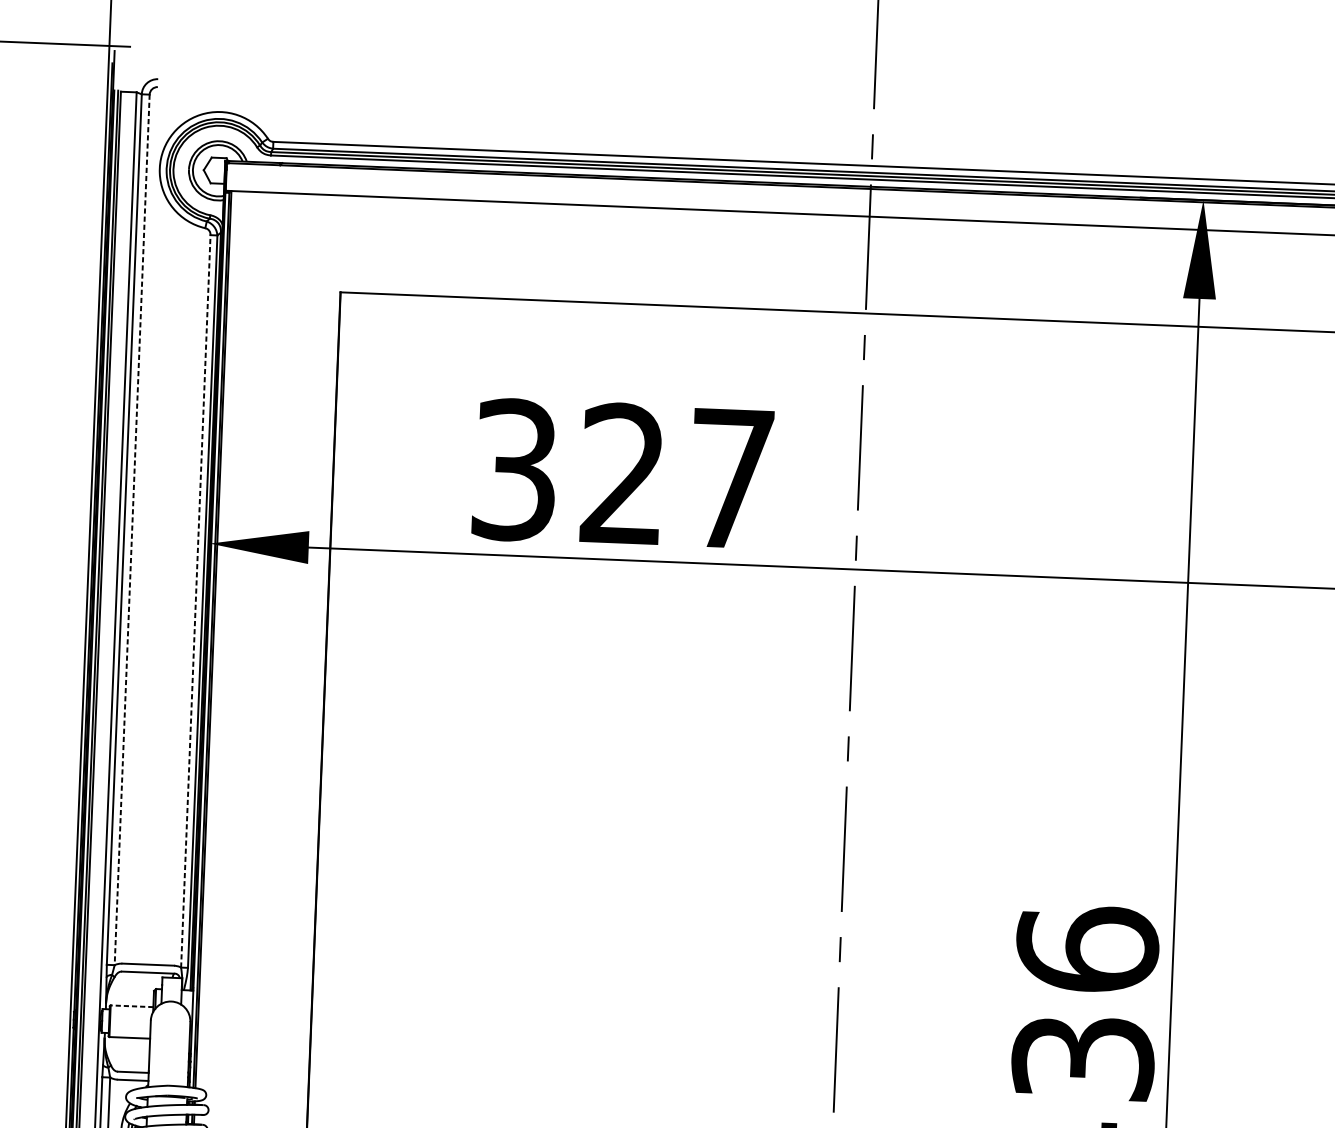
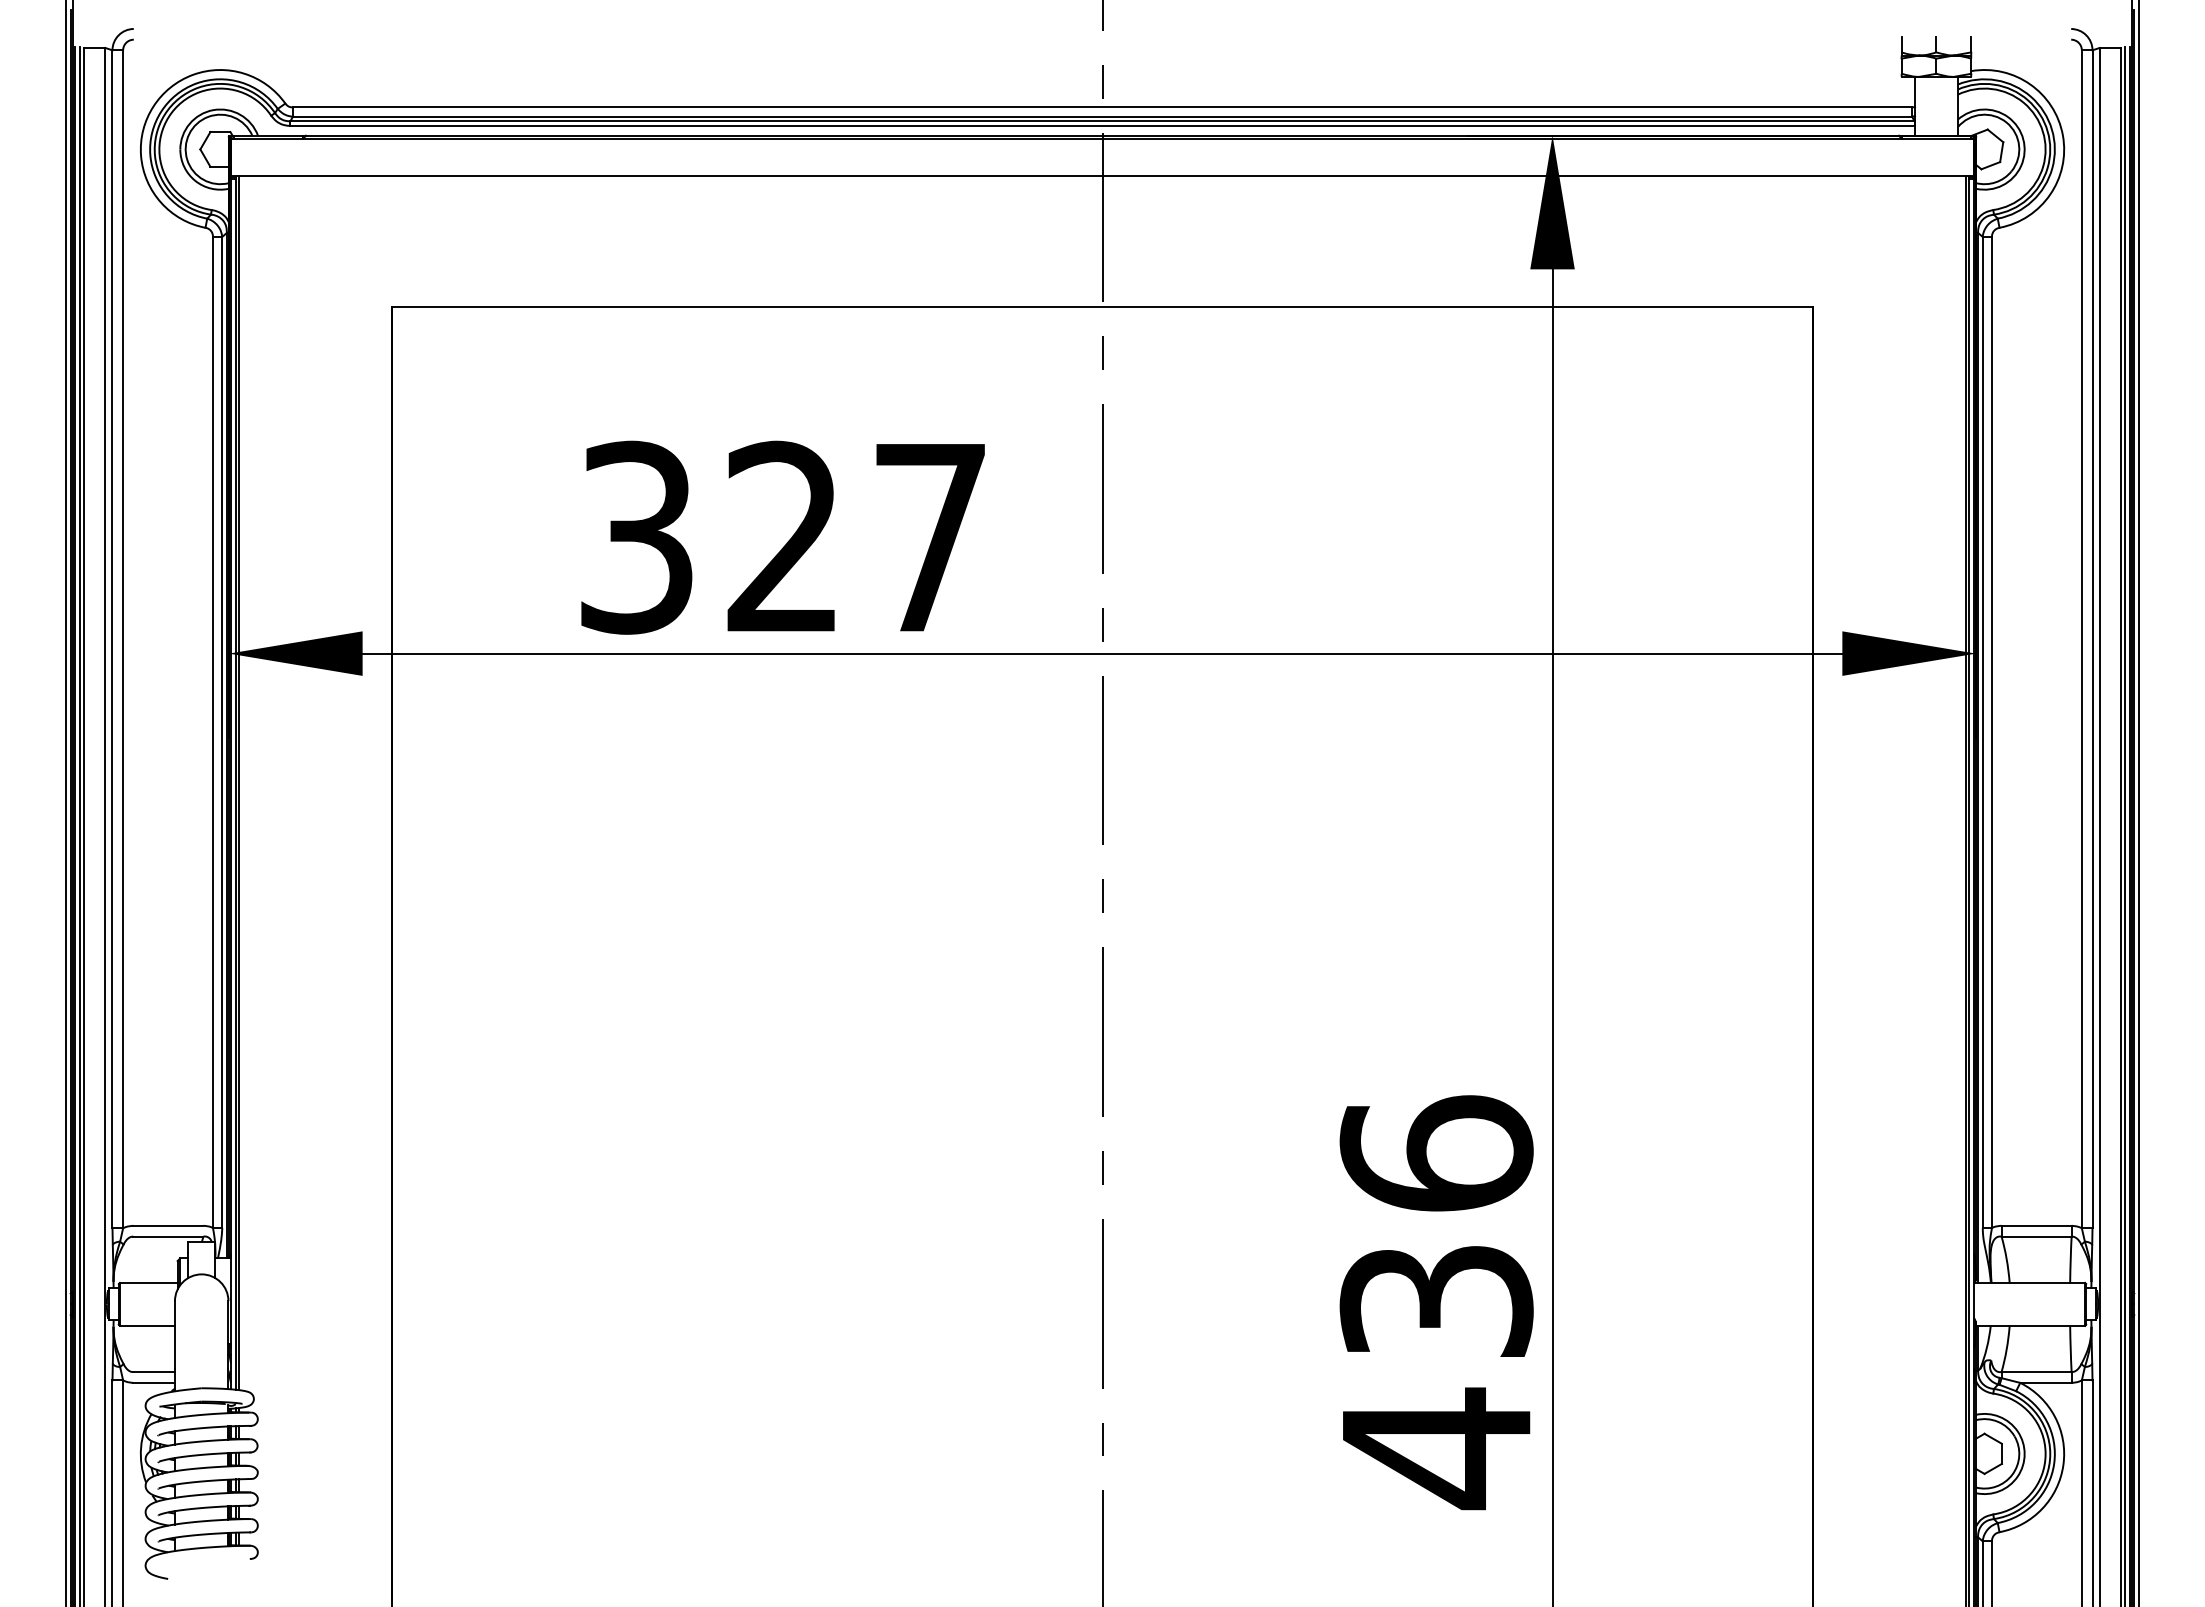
line: (132, 530) -> (123, 639), dashed -> solid
line: (196, 601) -> (213, 732), dashed -> solid
line: (131, 1005) -> (148, 1282), dashed -> solid

